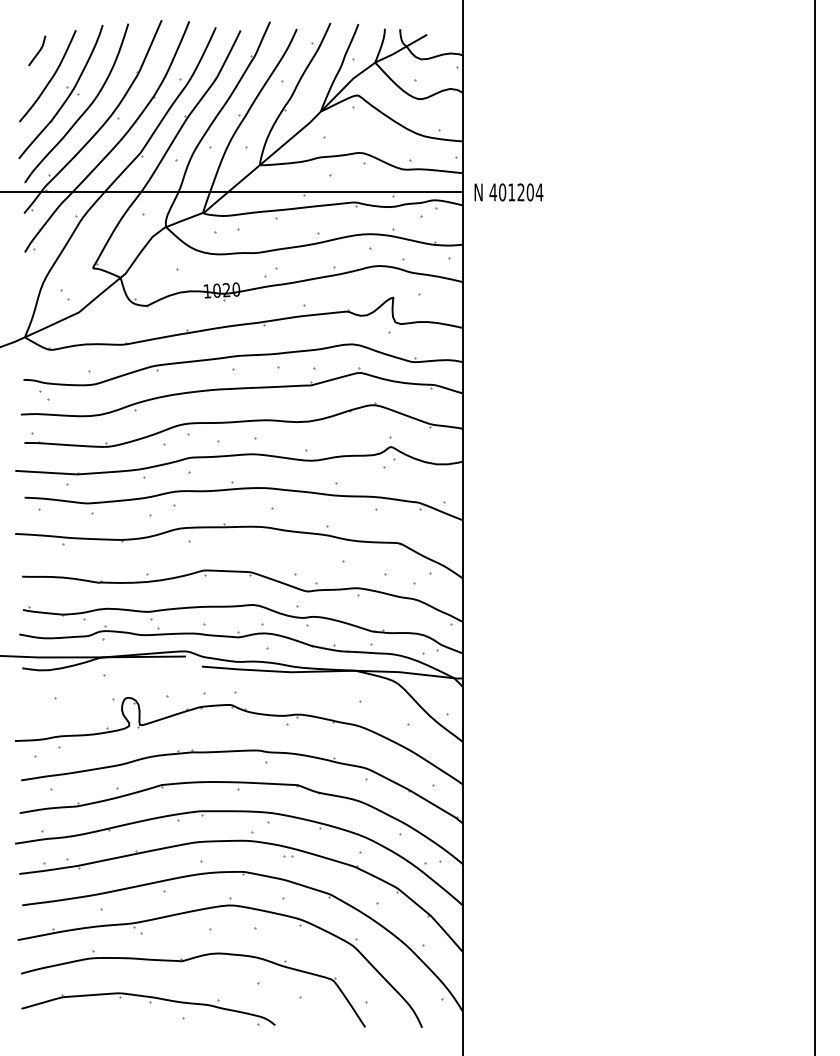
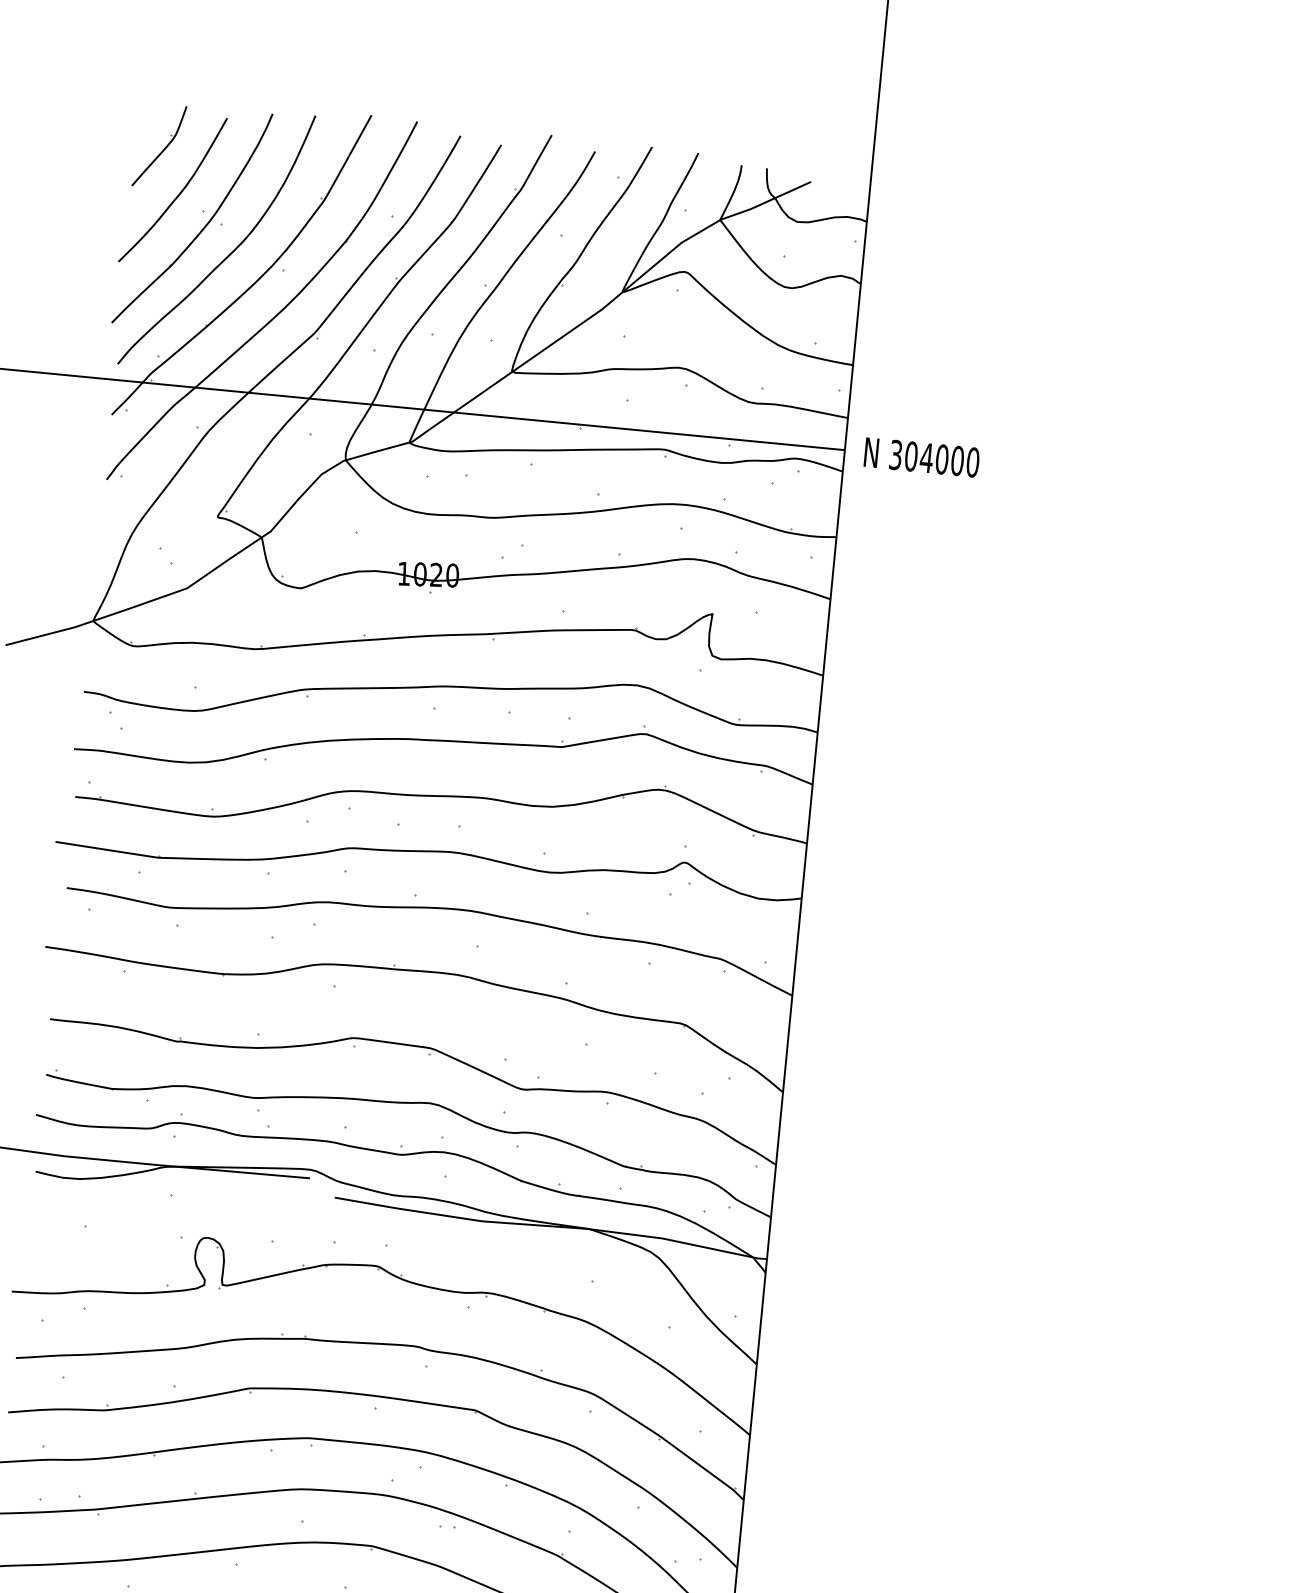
part: (36, 50) -> (158, 145), size x1.67
text: (516, 192) -> (934, 458), 401204 -> 304000

